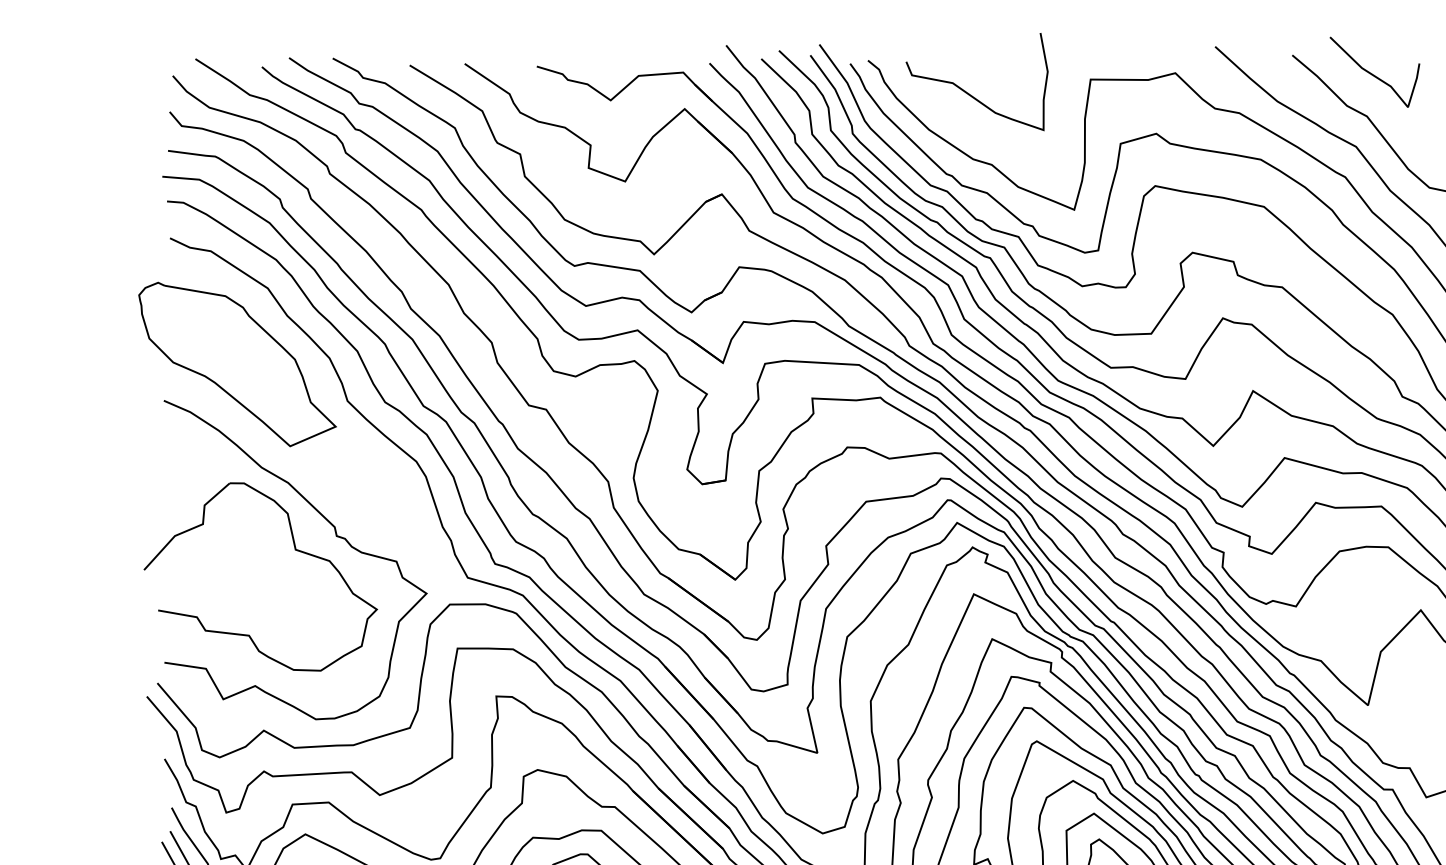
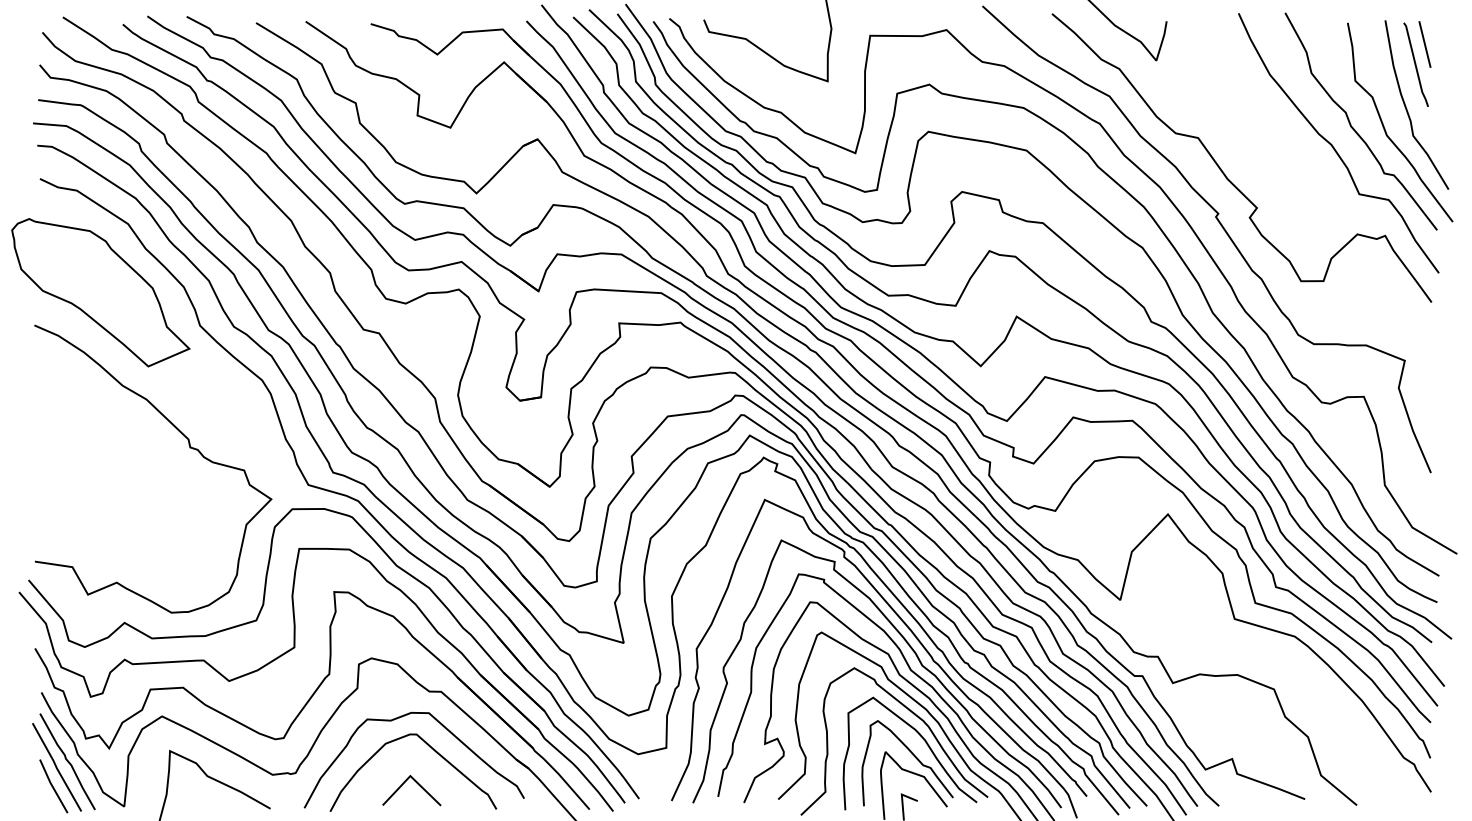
part: (294, 550) -> (152, 460), removed

